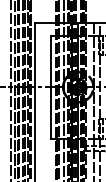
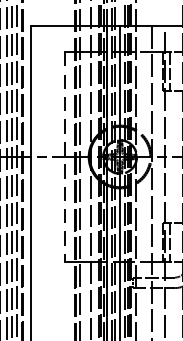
line: (51, 87) -> (65, 157), solid -> dashed

